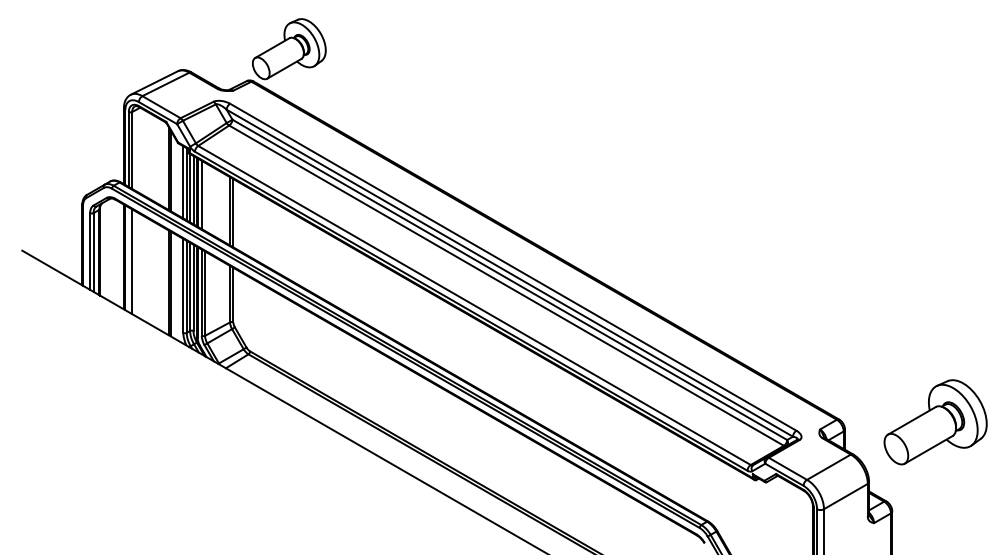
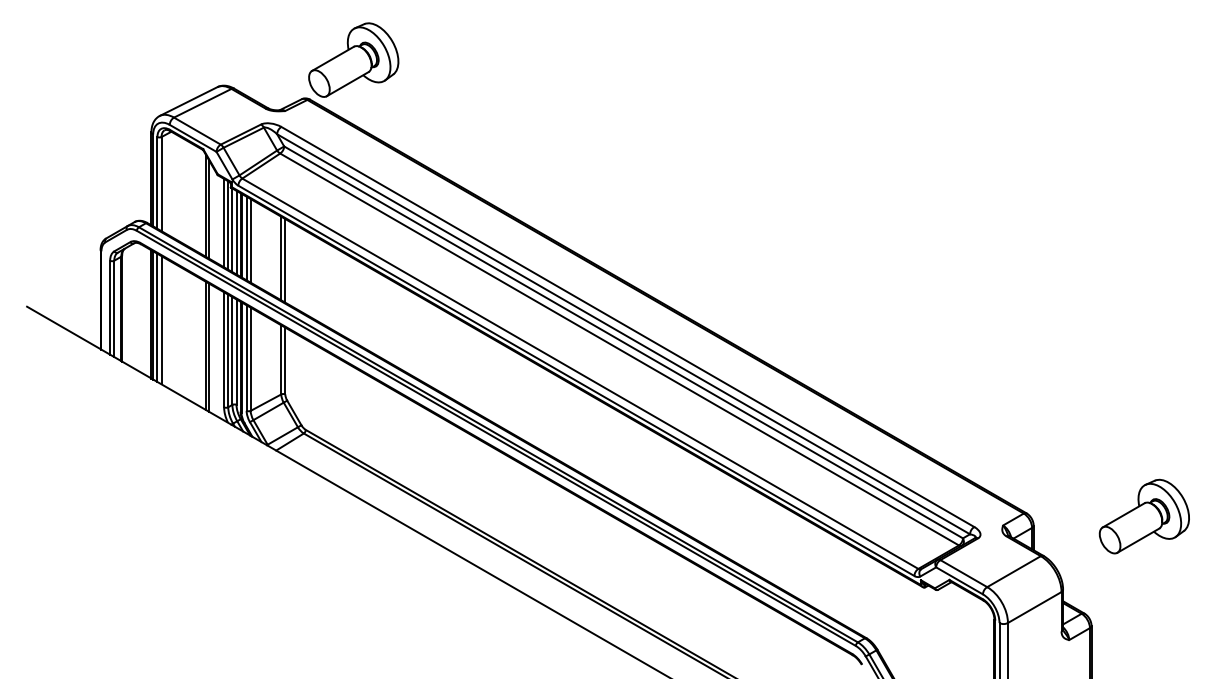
line: (204, 196) -> (250, 240), added
line: (128, 259) -> (157, 317), added
part: (934, 422) -> (1143, 516), size x0.71

